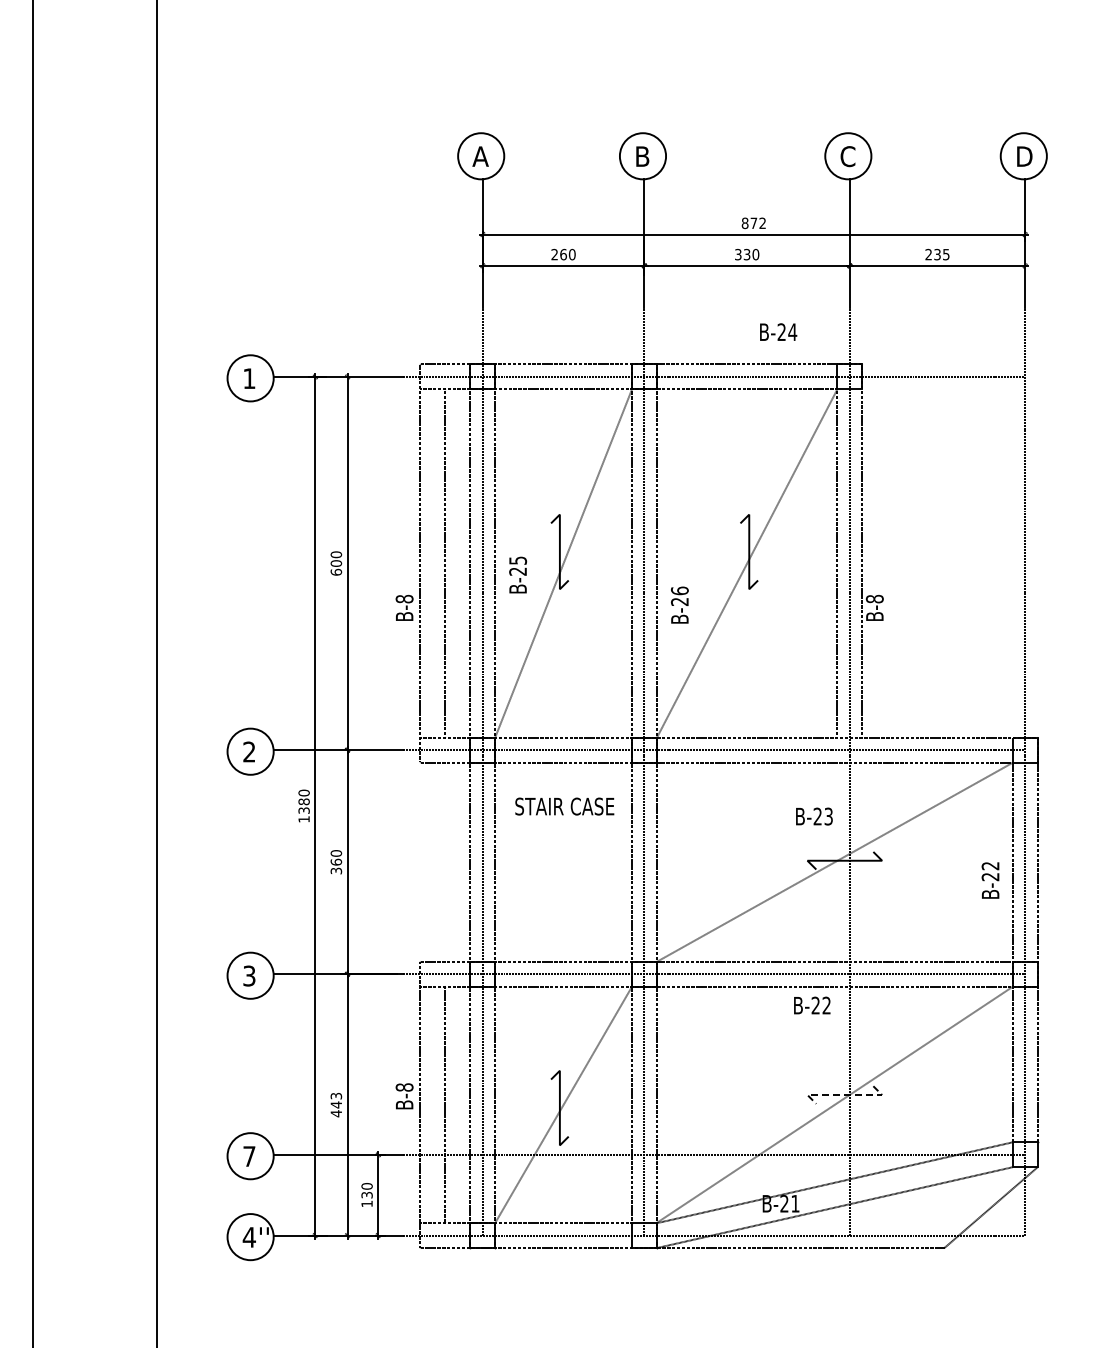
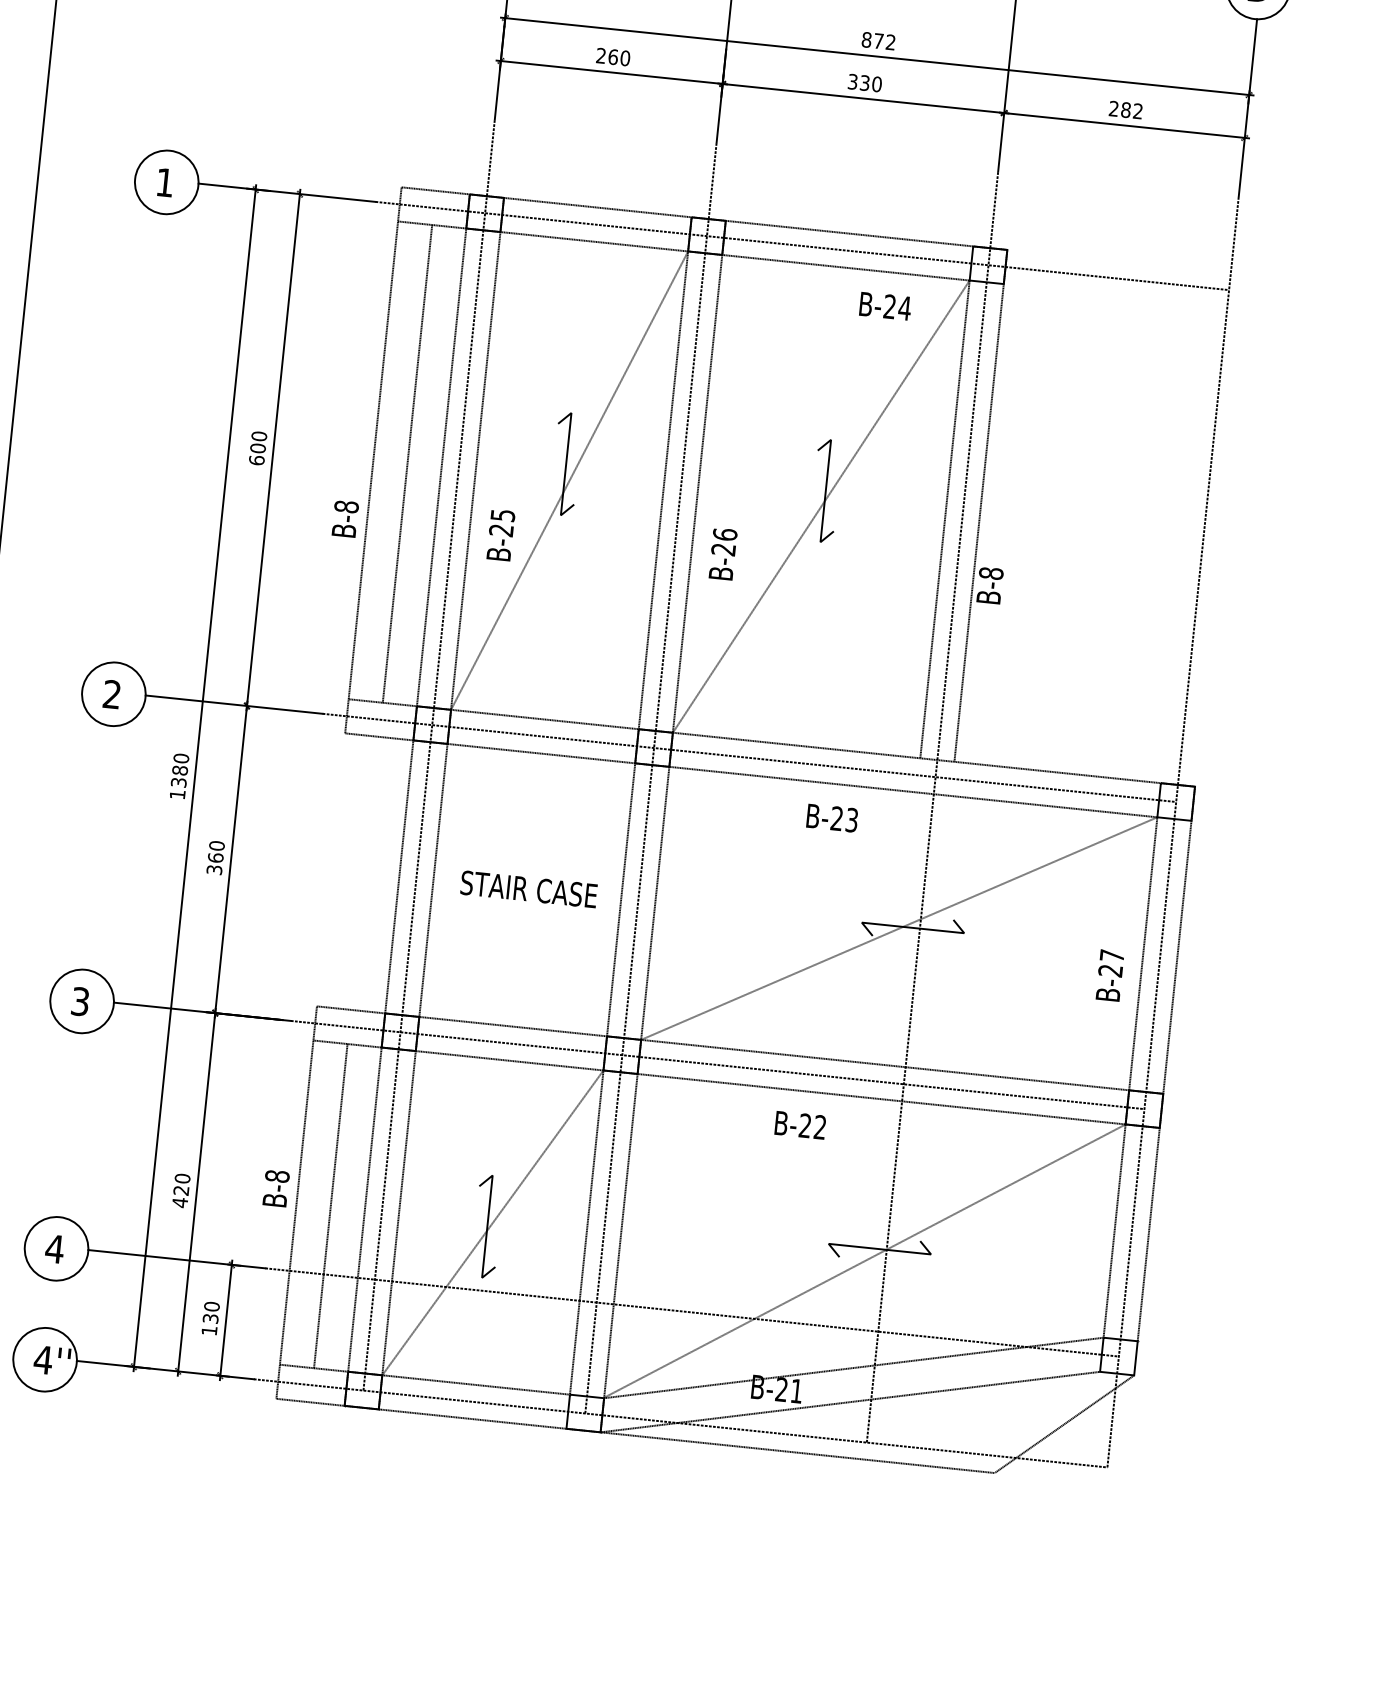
text: (941, 254) -> (1131, 110), 235 -> 282
text: (778, 331) -> (885, 305), moved
text: (518, 574) -> (501, 534), moved
text: (564, 806) -> (528, 889), moved
text: (814, 816) -> (832, 818), moved
text: (990, 866) -> (1111, 956), B-22 -> B-27
text: (812, 1005) -> (800, 1125), moved
line: (844, 1095) -> (879, 1249), dashed -> solid
text: (336, 1100) -> (182, 1184), 443 -> 420
text: (248, 1156) -> (53, 1248), 7 -> 4

